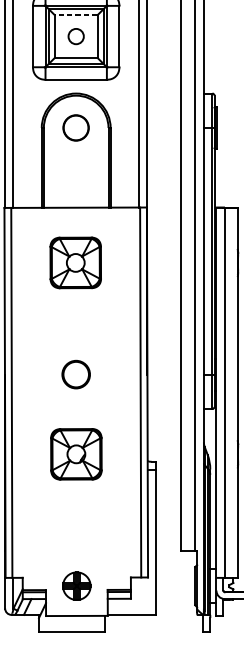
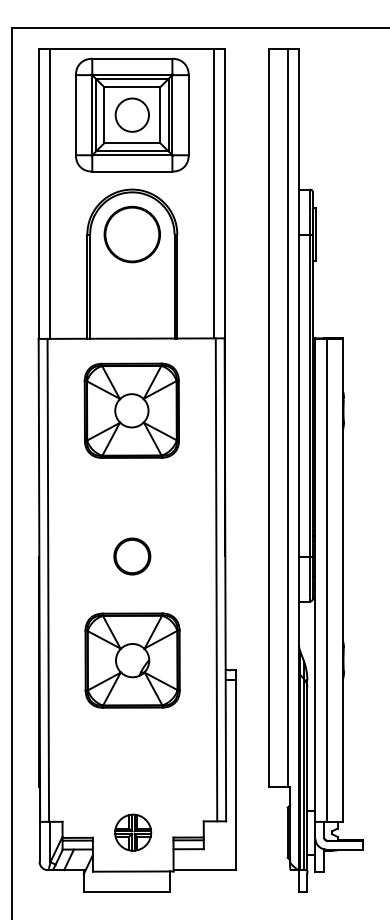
line: (75, 15) -> (131, 87), dashed -> solid
circle: (75, 36) -> (131, 114), size x1.67
part: (75, 127) -> (131, 234), size x1.67
part: (75, 262) -> (131, 410), size x1.43
part: (76, 454) -> (132, 660), size x1.43

